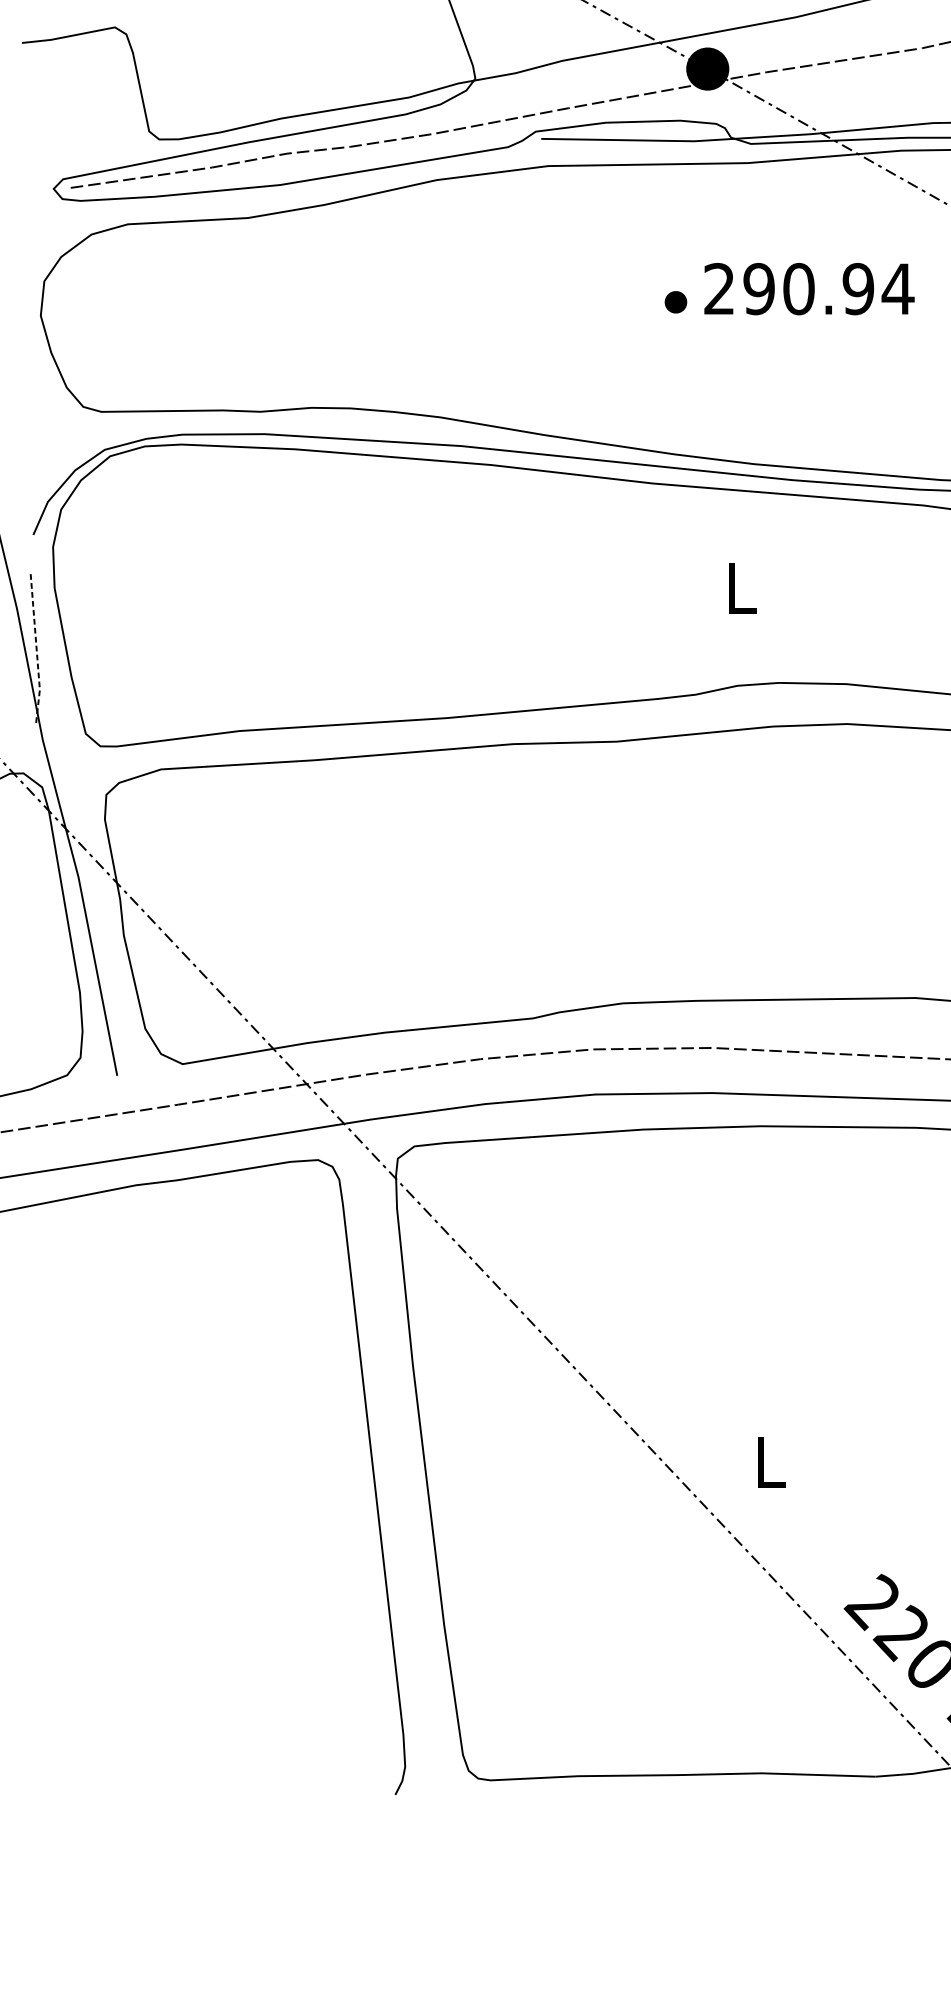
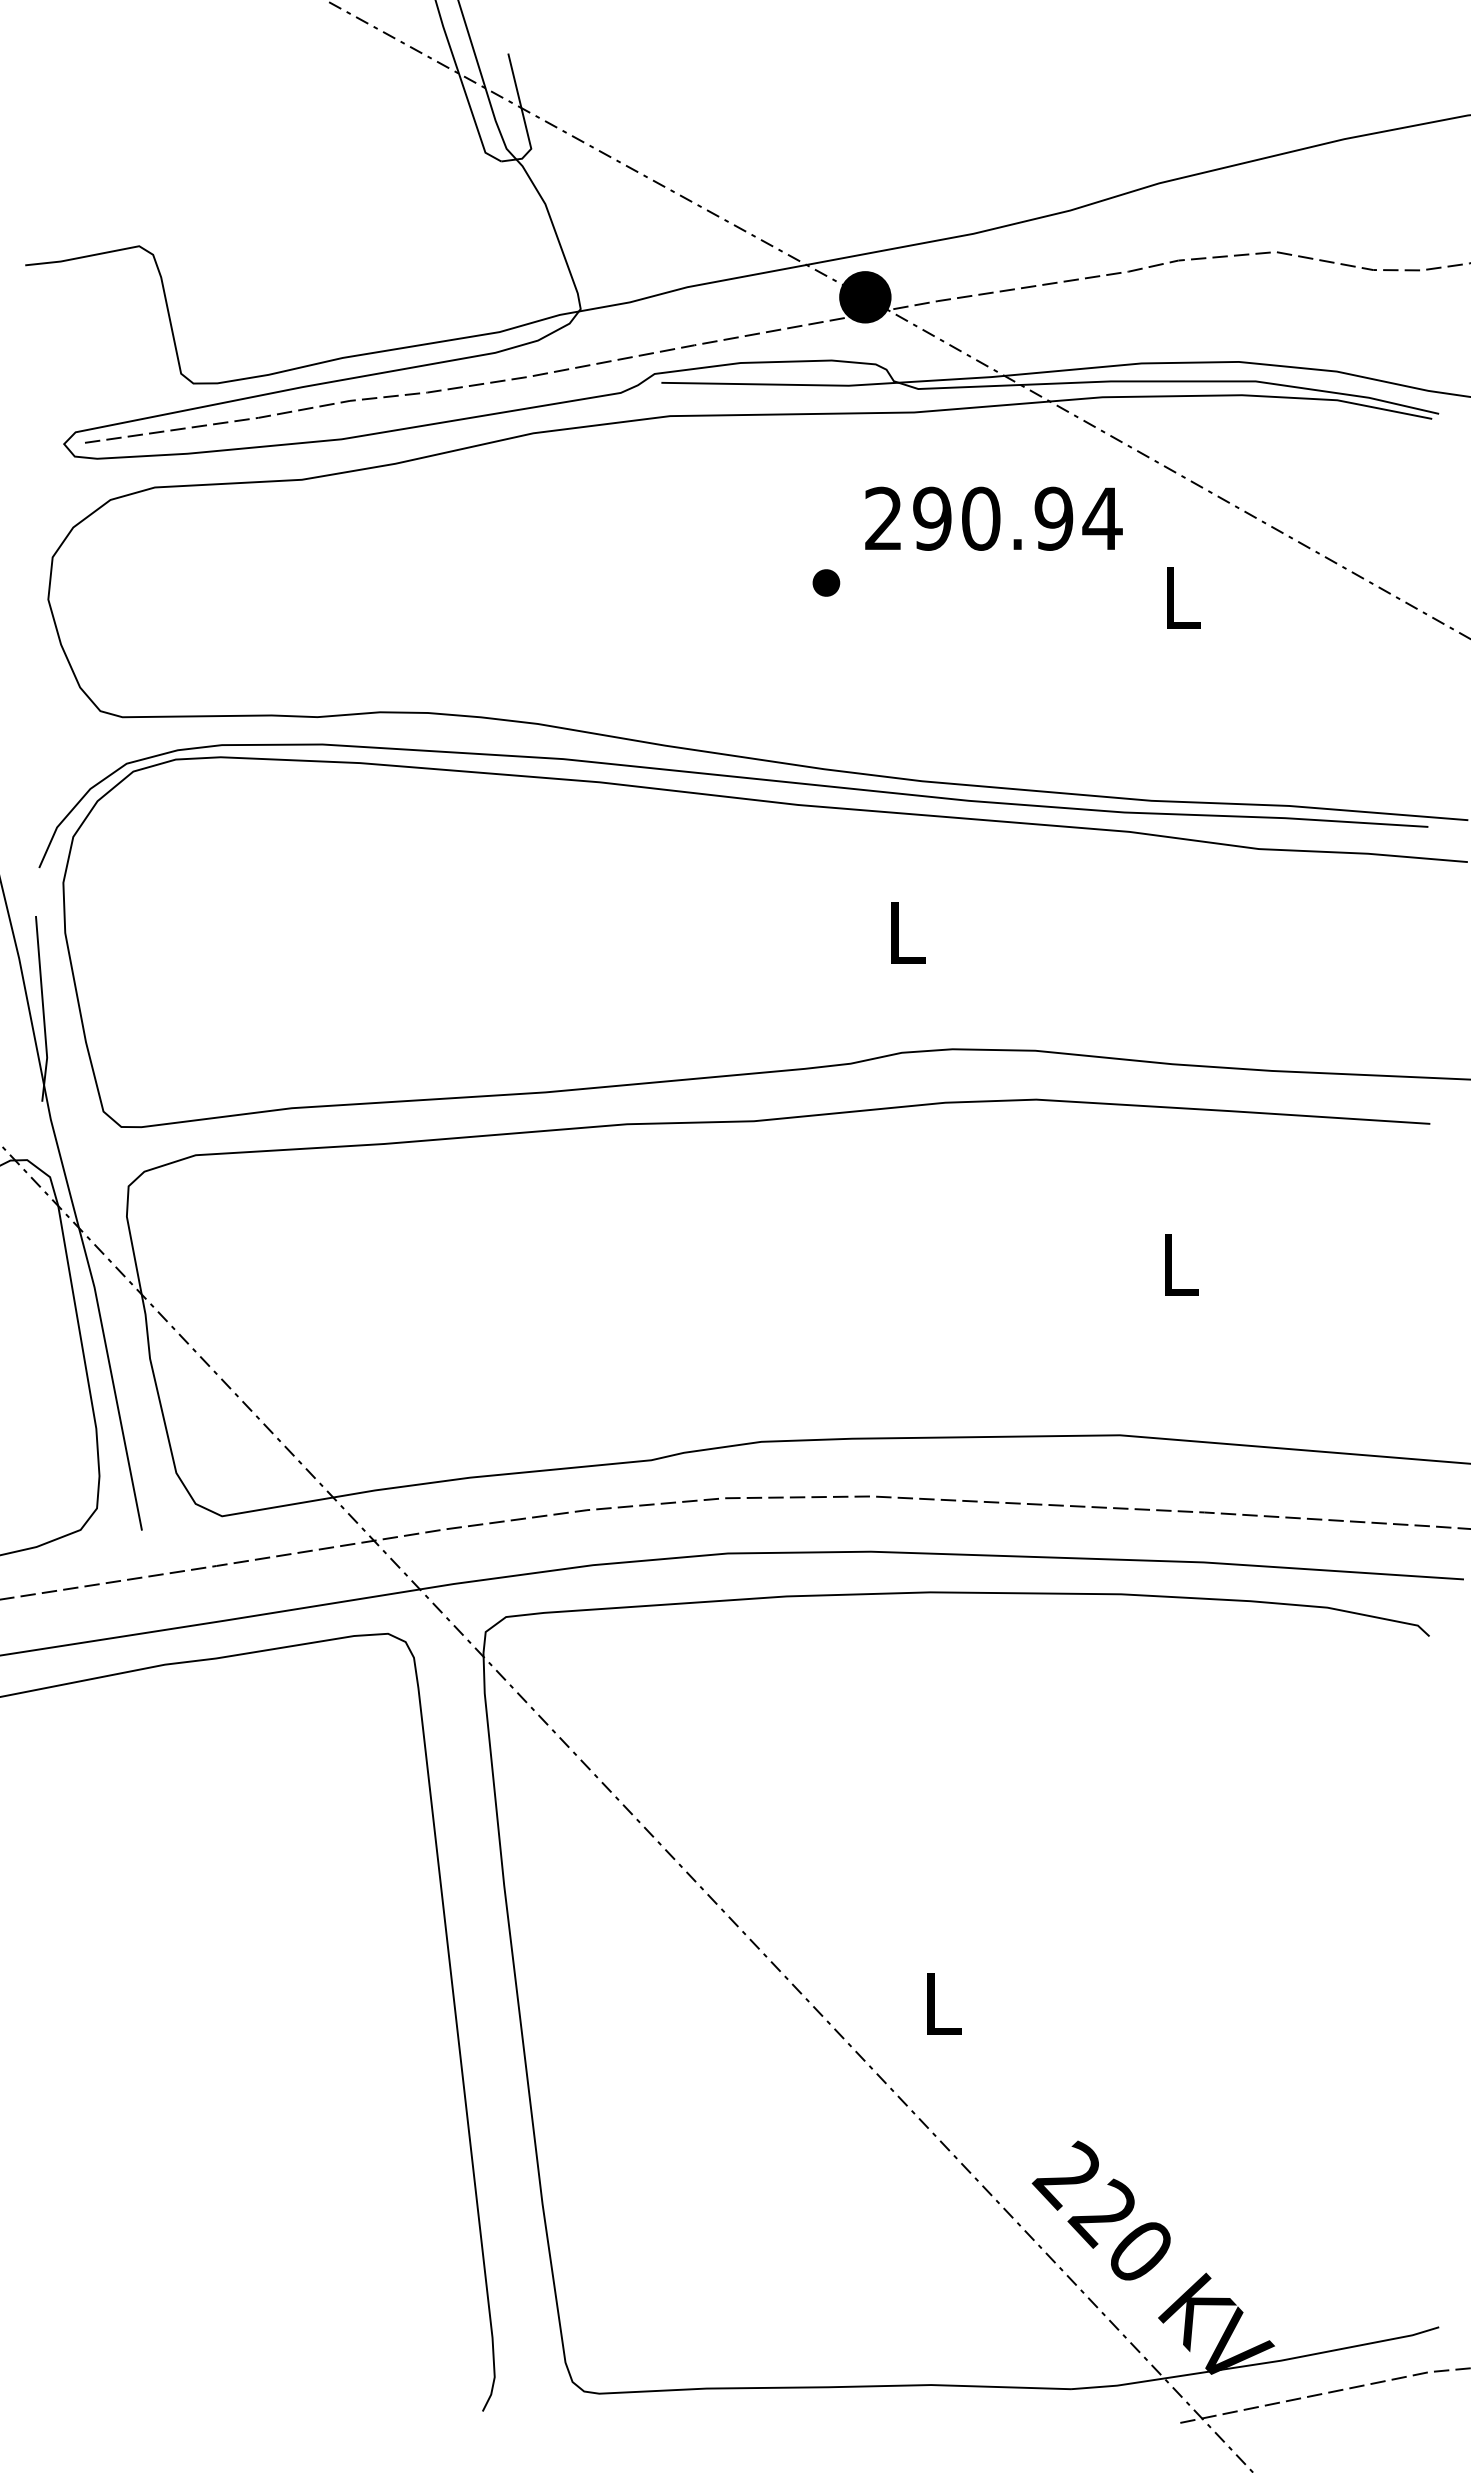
text: (809, 288) -> (993, 518), moved
line: (36, 651) -> (43, 1010), dashed -> solid

